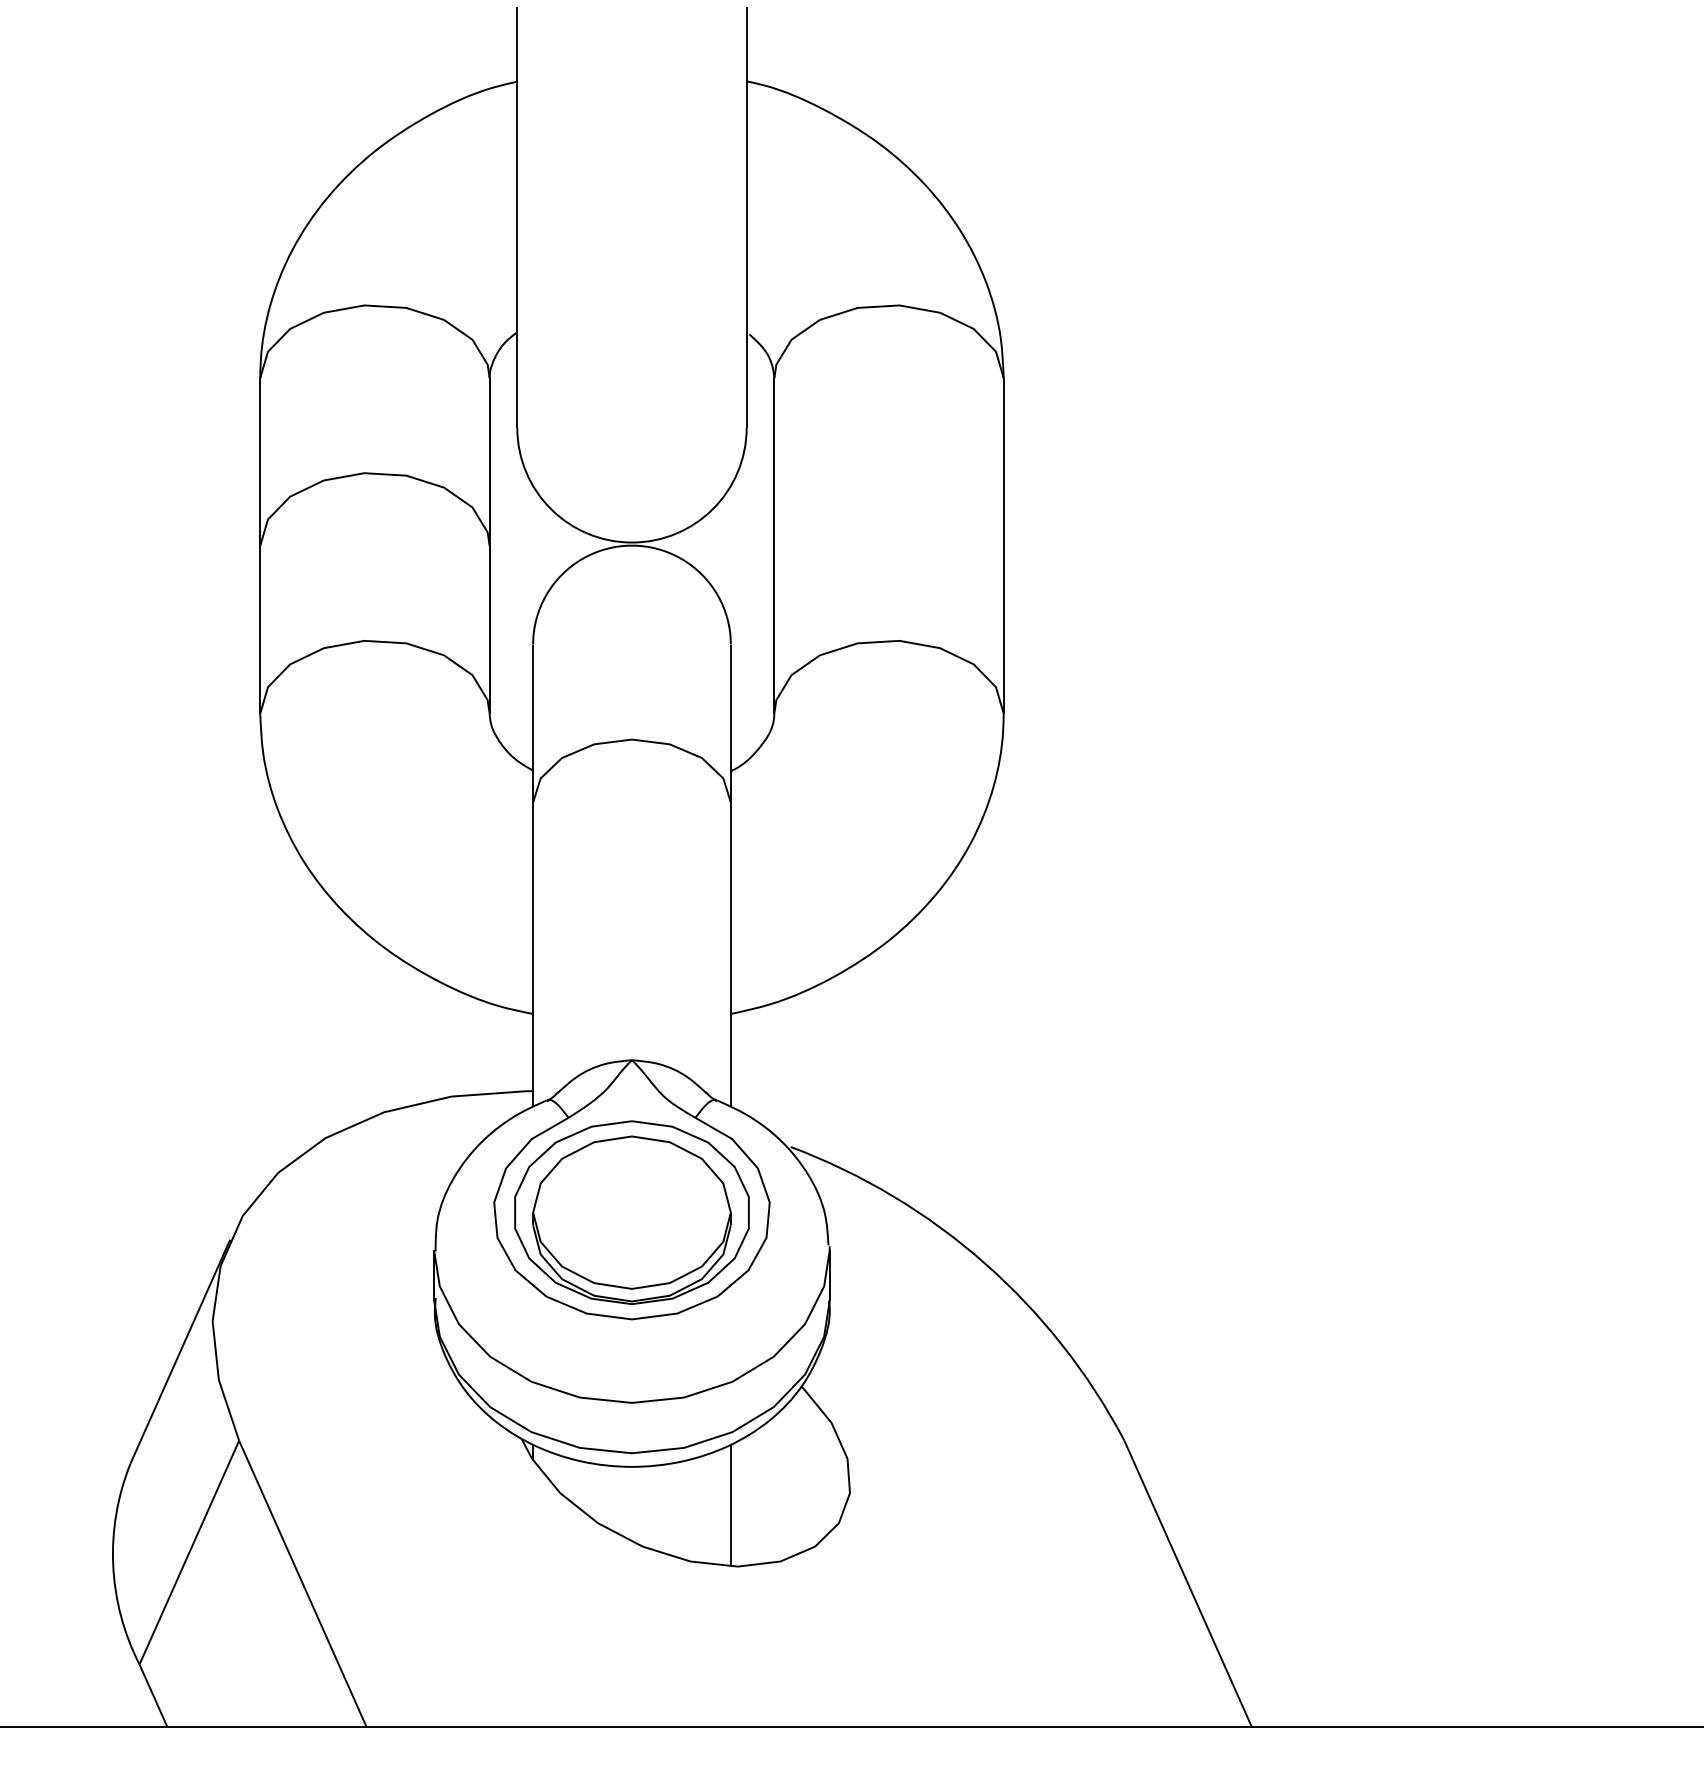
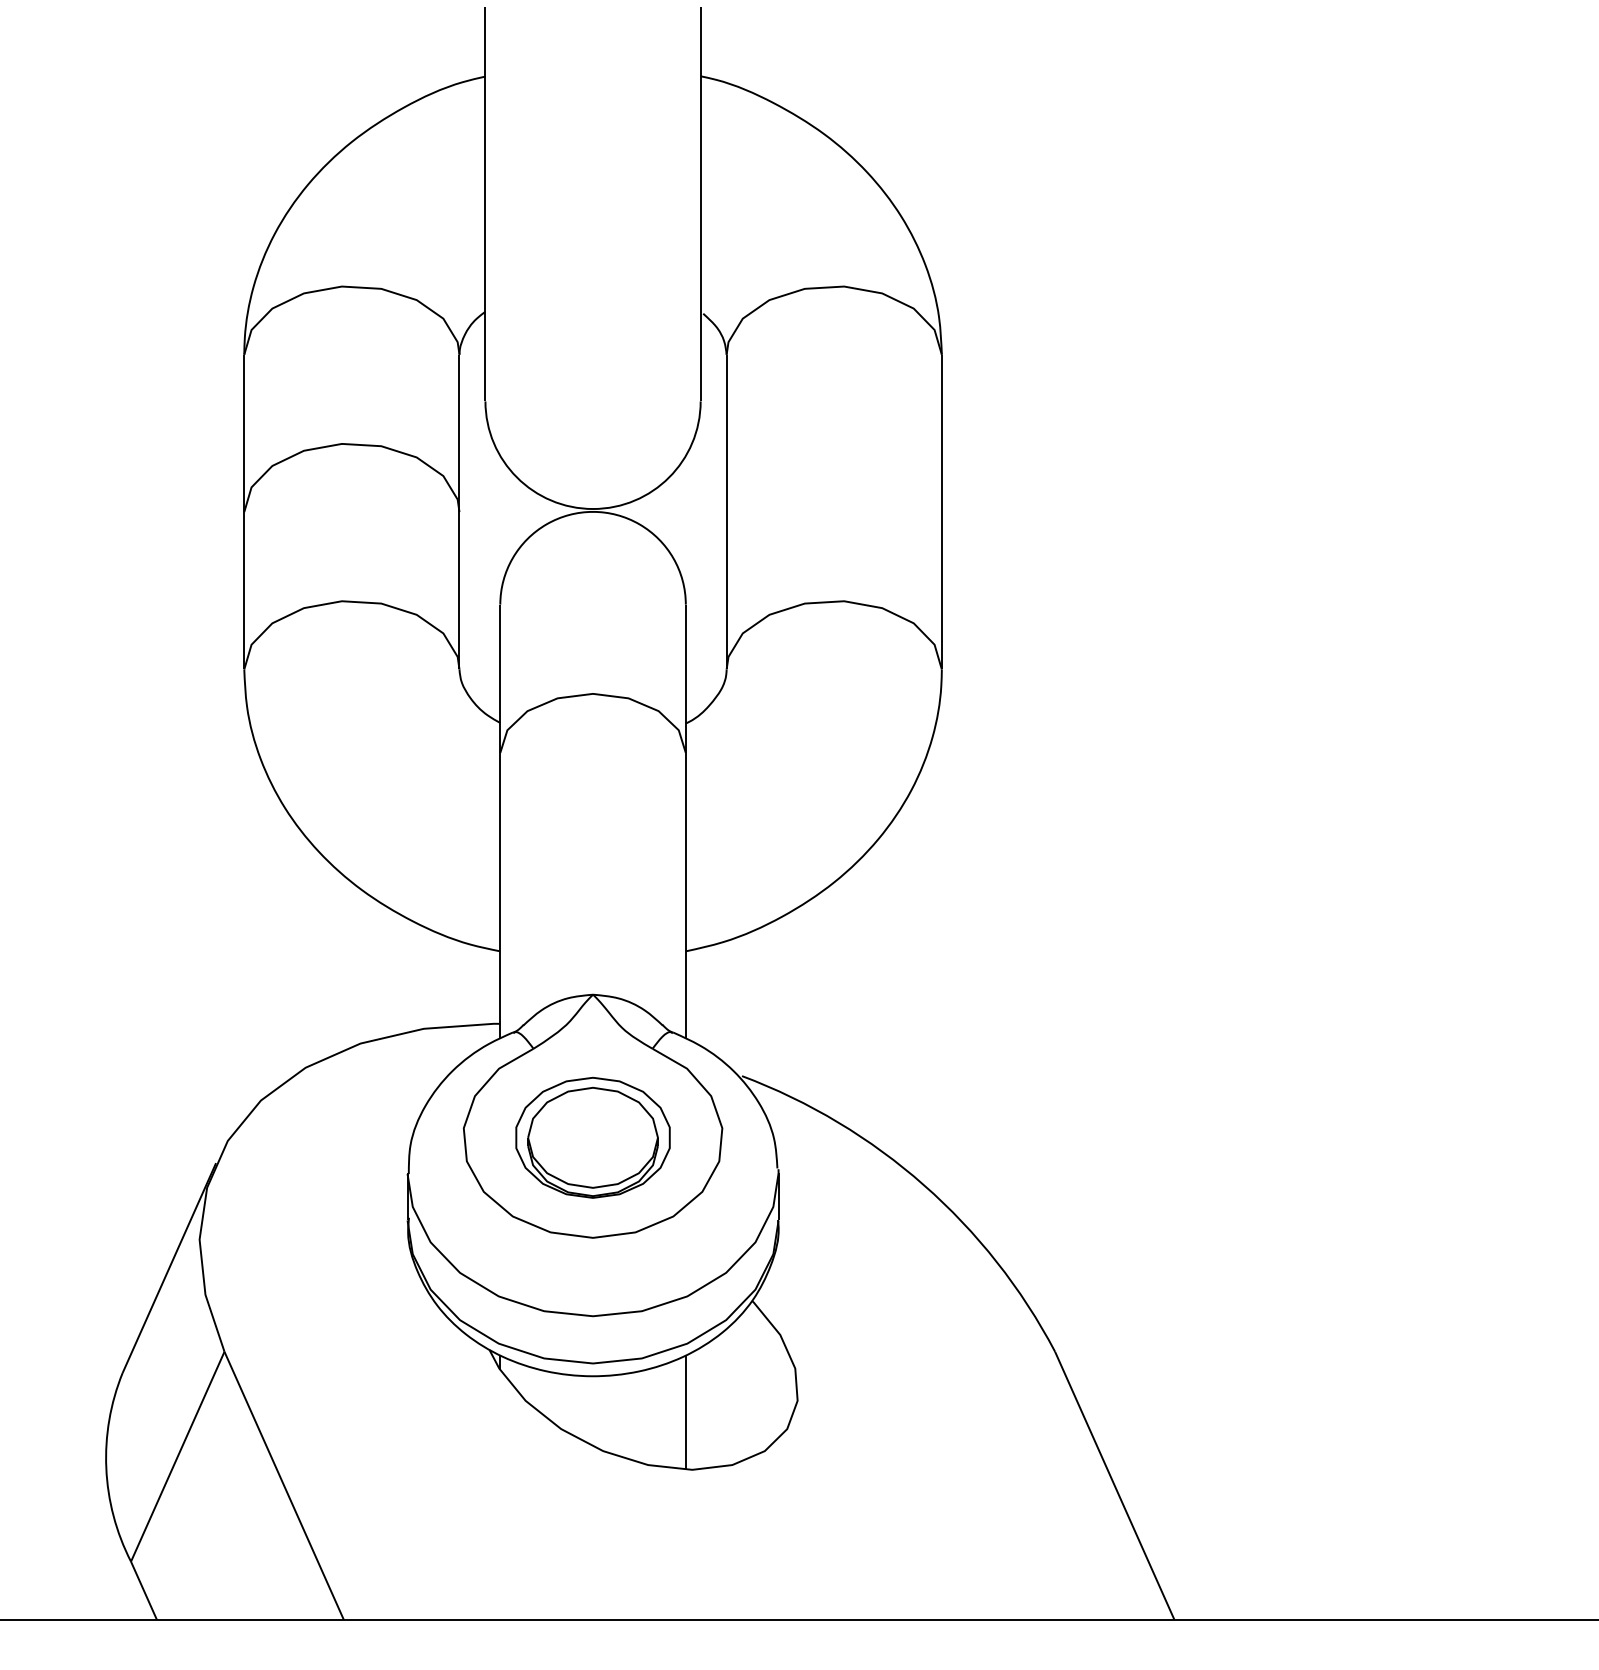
part: (631, 1212) -> (592, 1137), size x0.7

